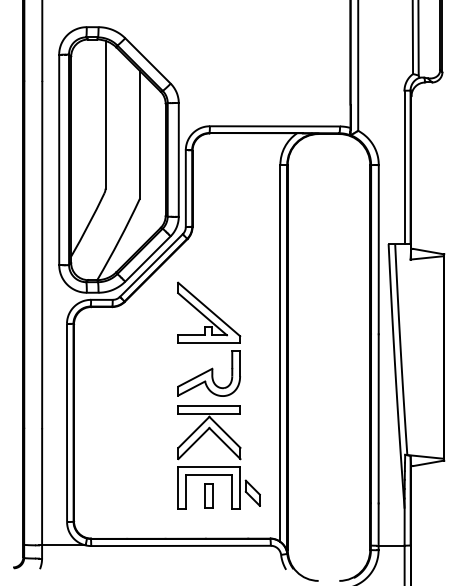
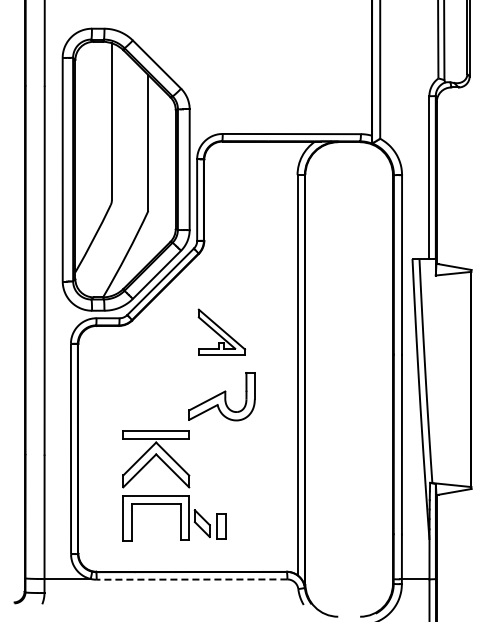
part: (208, 312) -> (221, 331), size x0.7
part: (219, 466) -> (166, 495), moved
line: (180, 545) -> (191, 579), solid -> dashed

